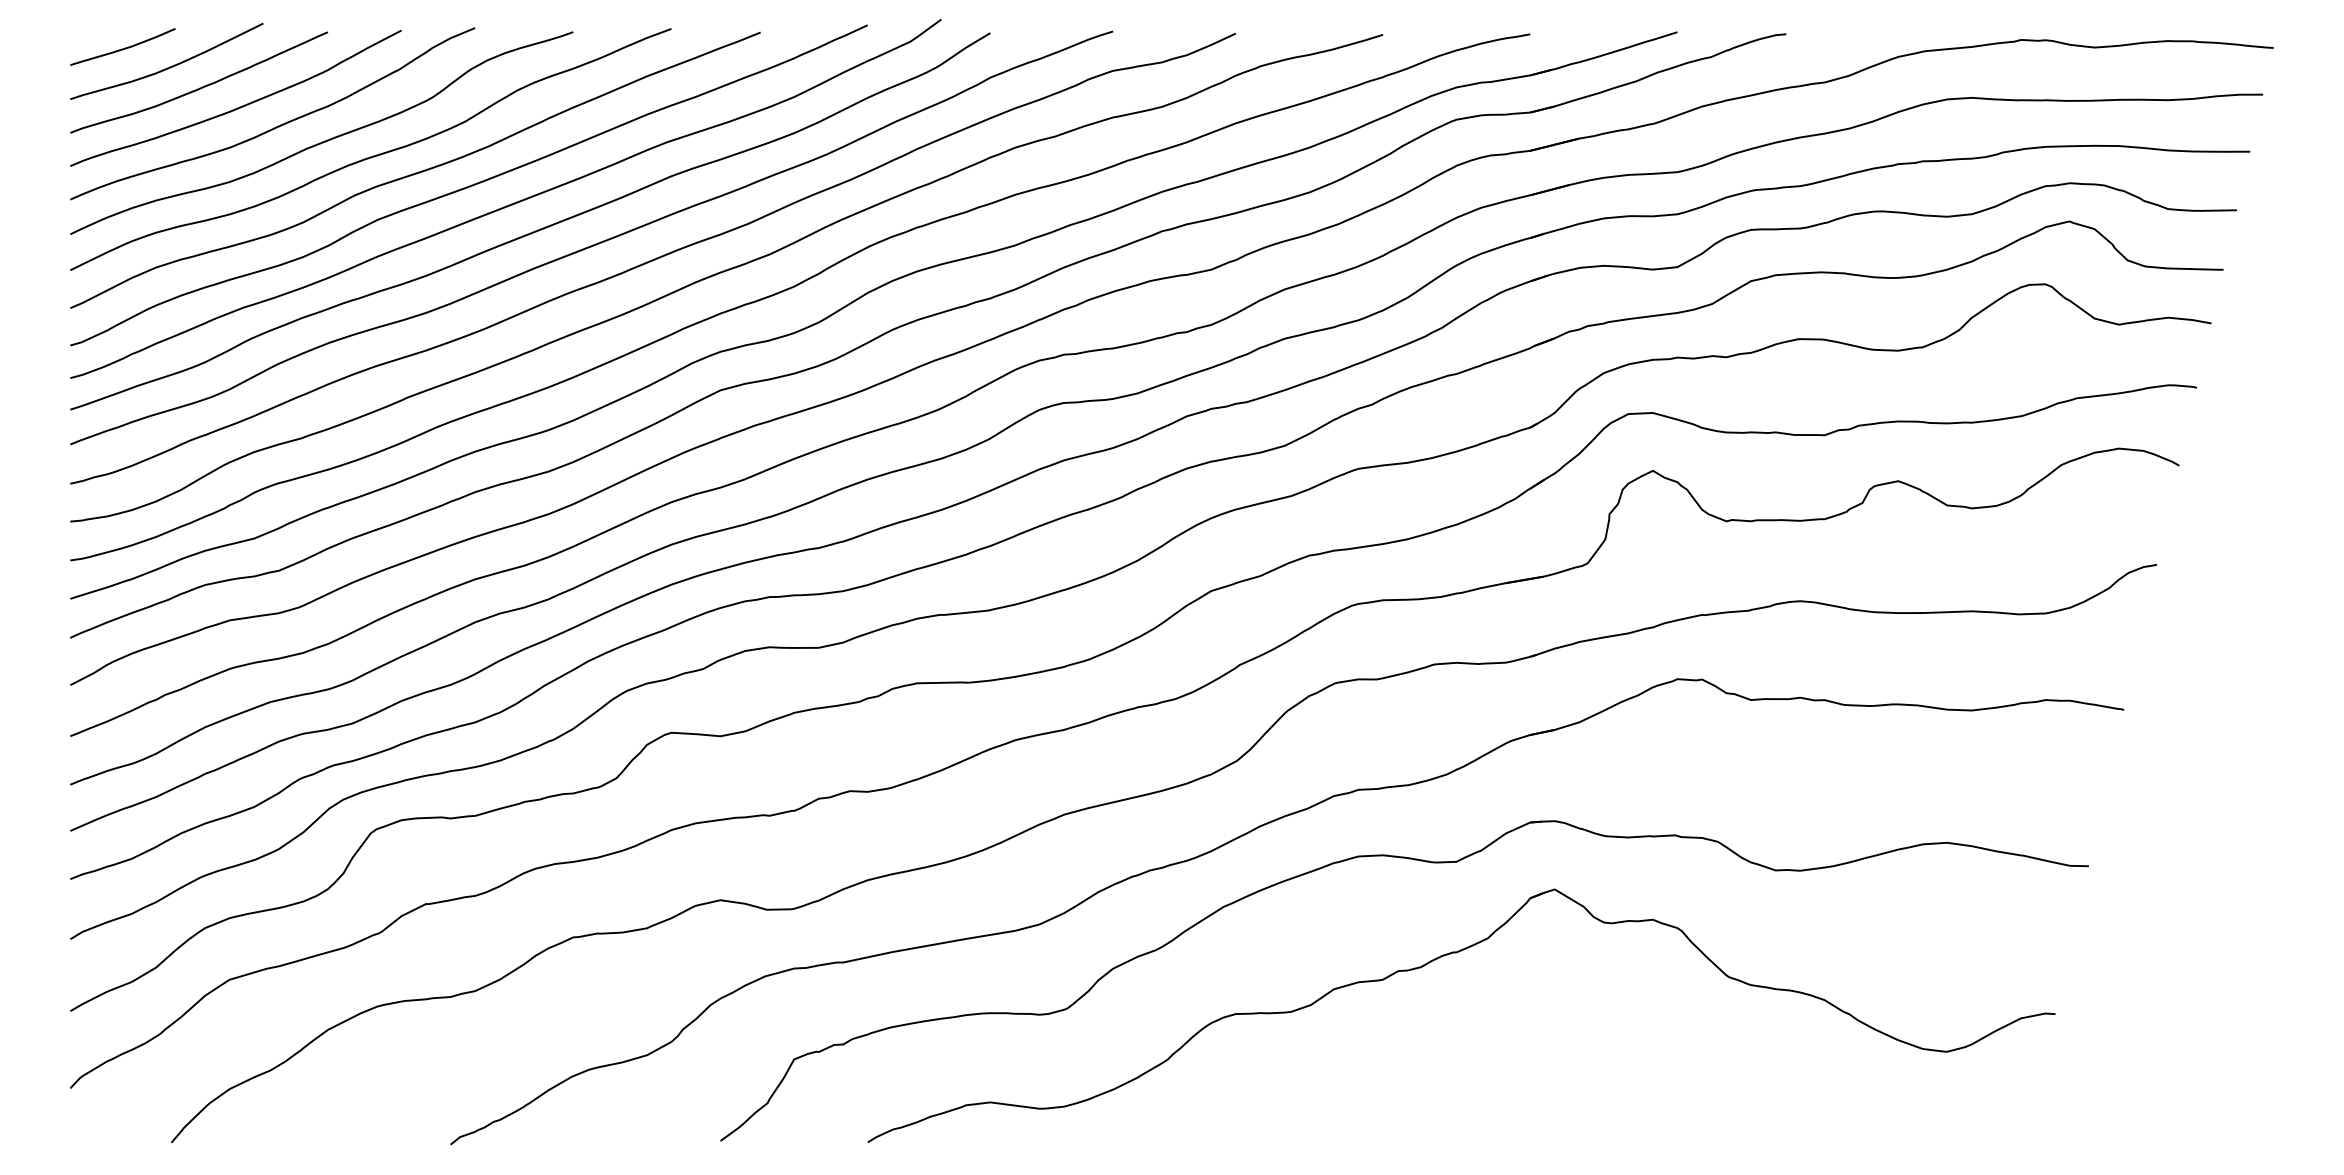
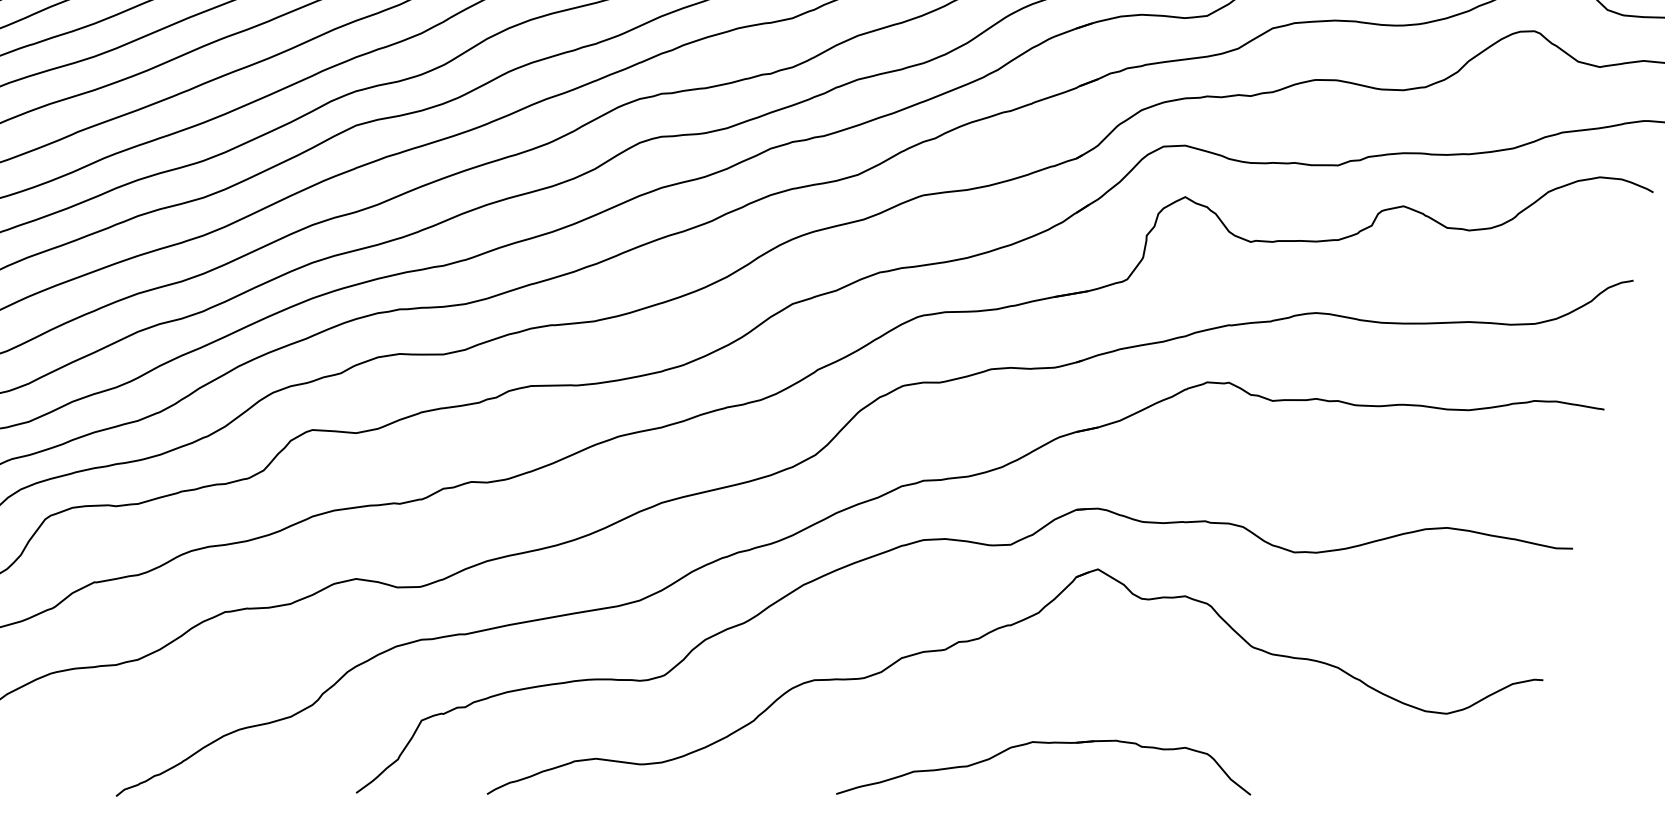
part: (1493, 1085) -> (1043, 743), added

